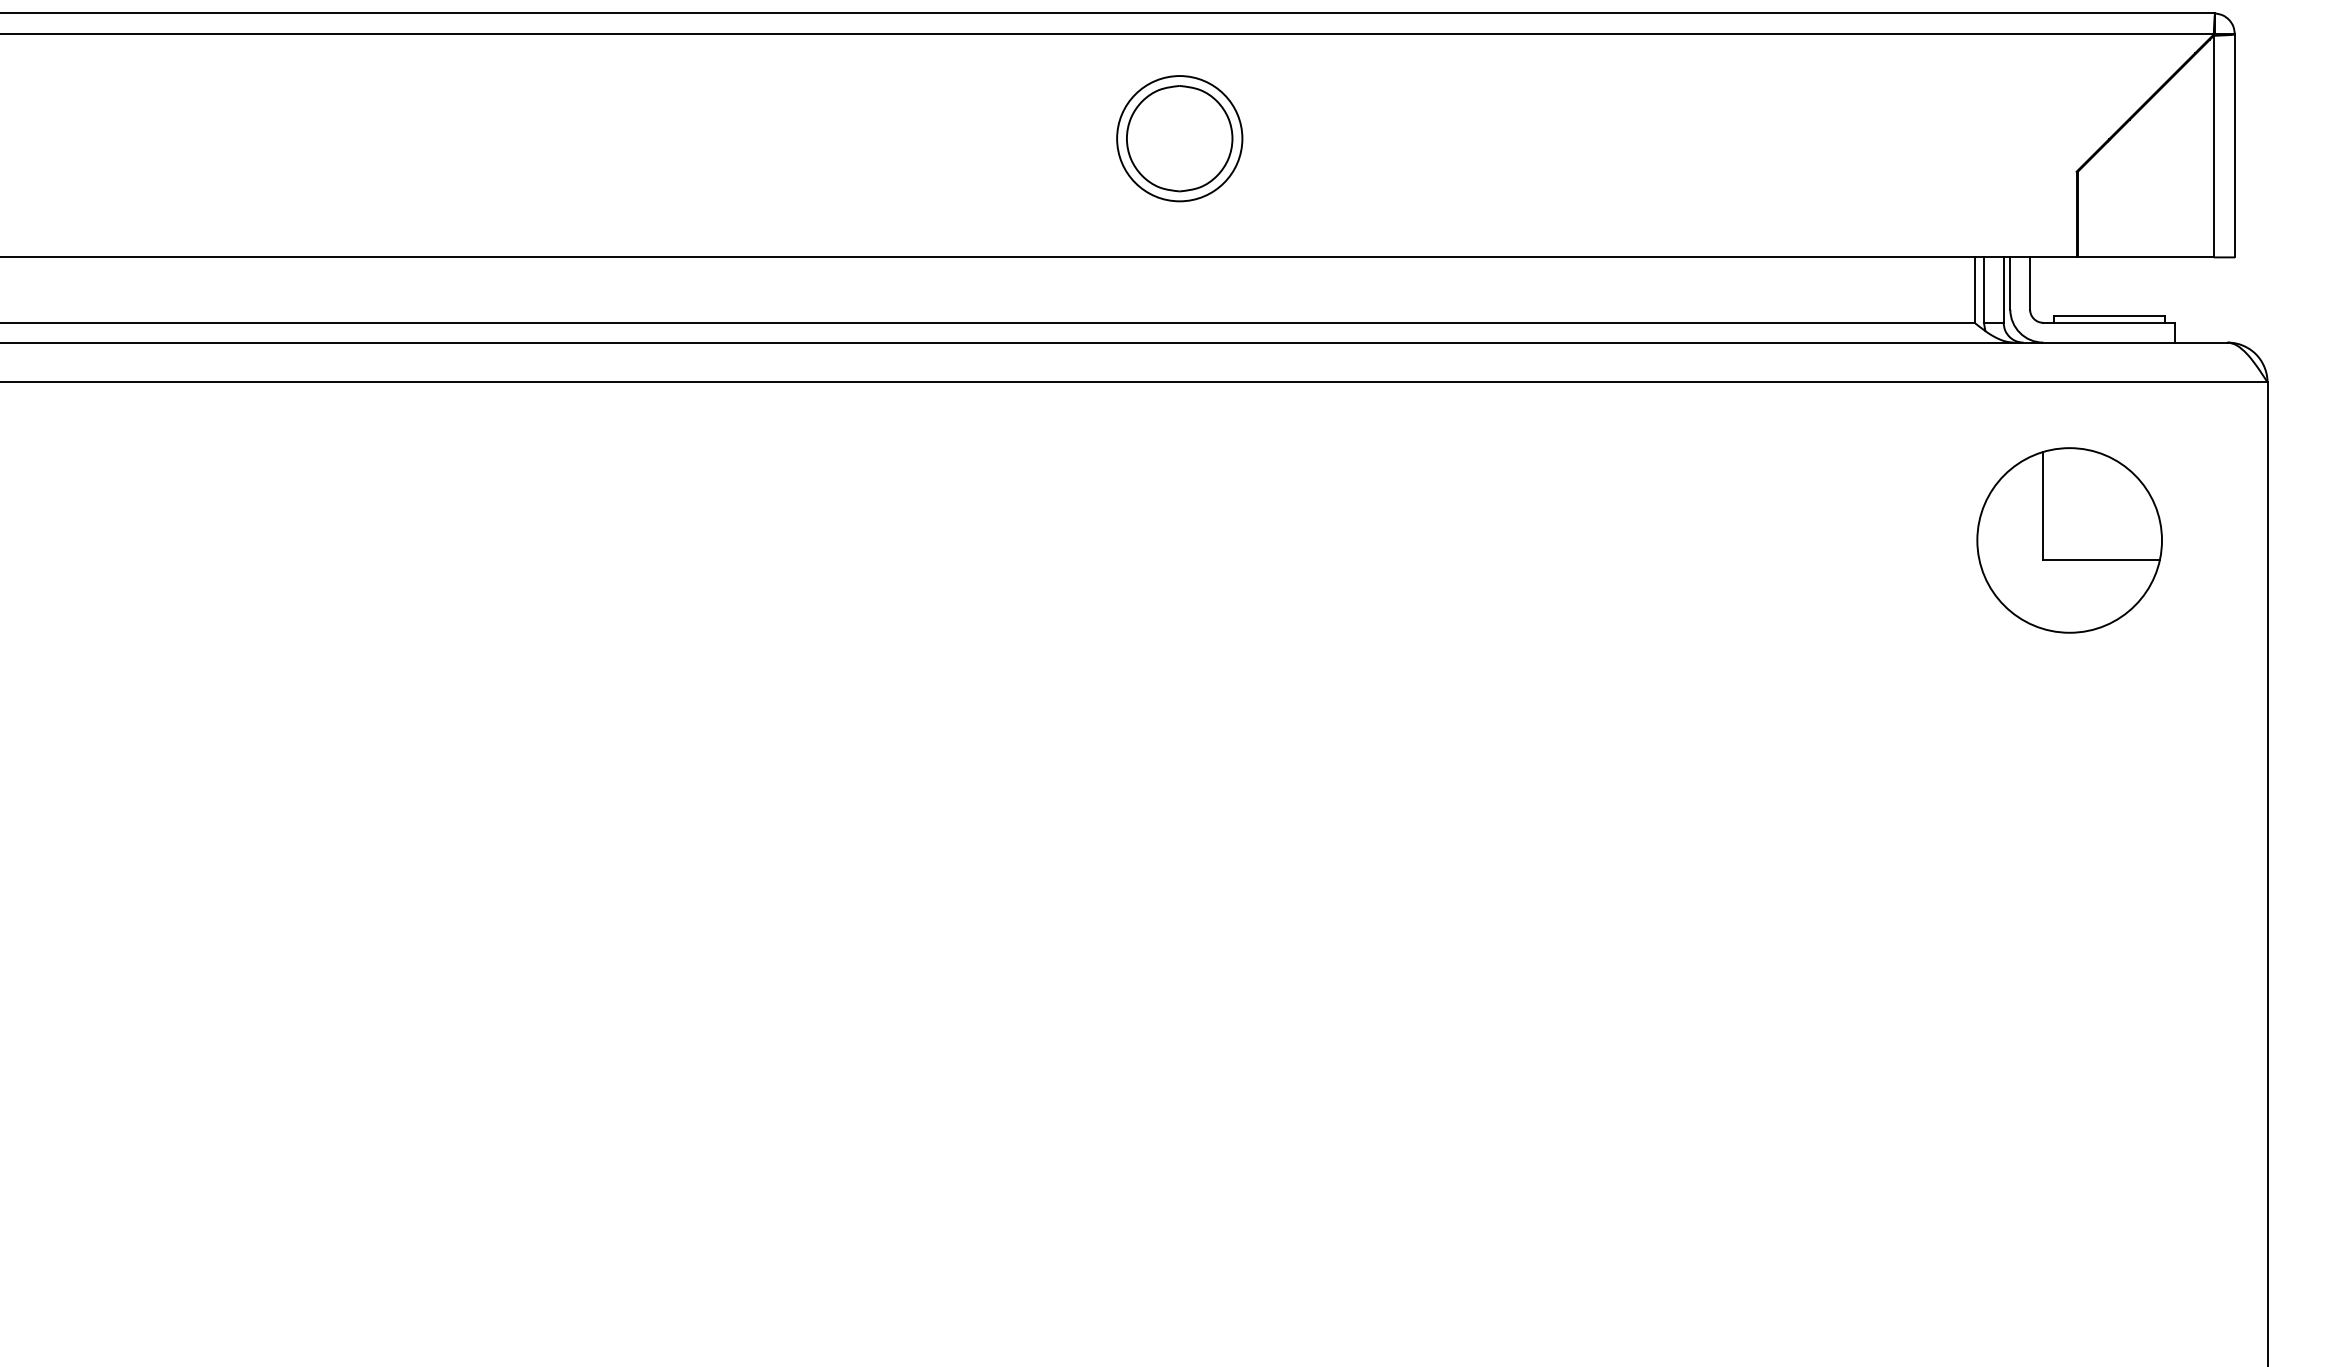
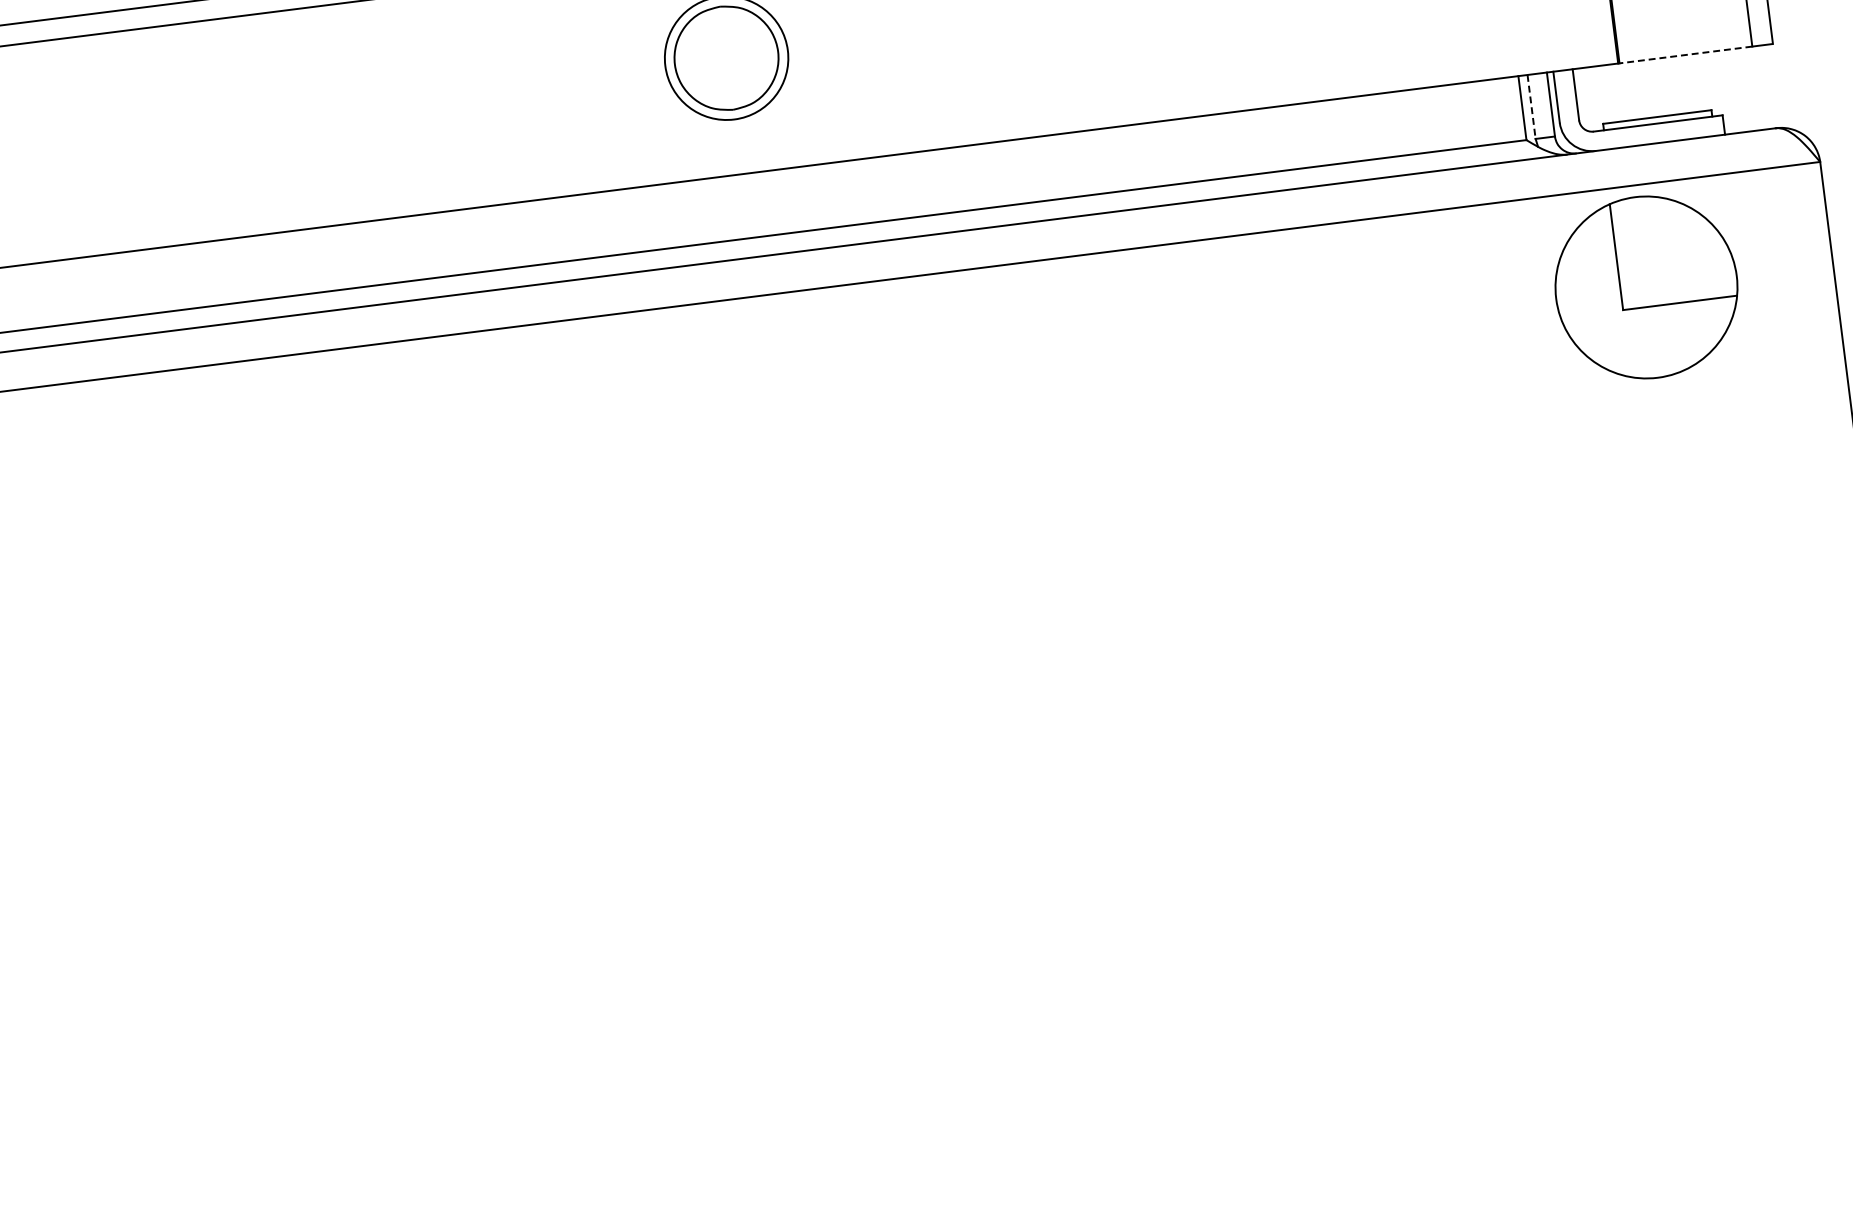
line: (2145, 257) -> (1685, 55), solid -> dashed
line: (1983, 290) -> (1531, 107), solid -> dashed
part: (2069, 540) -> (1646, 287), moved

